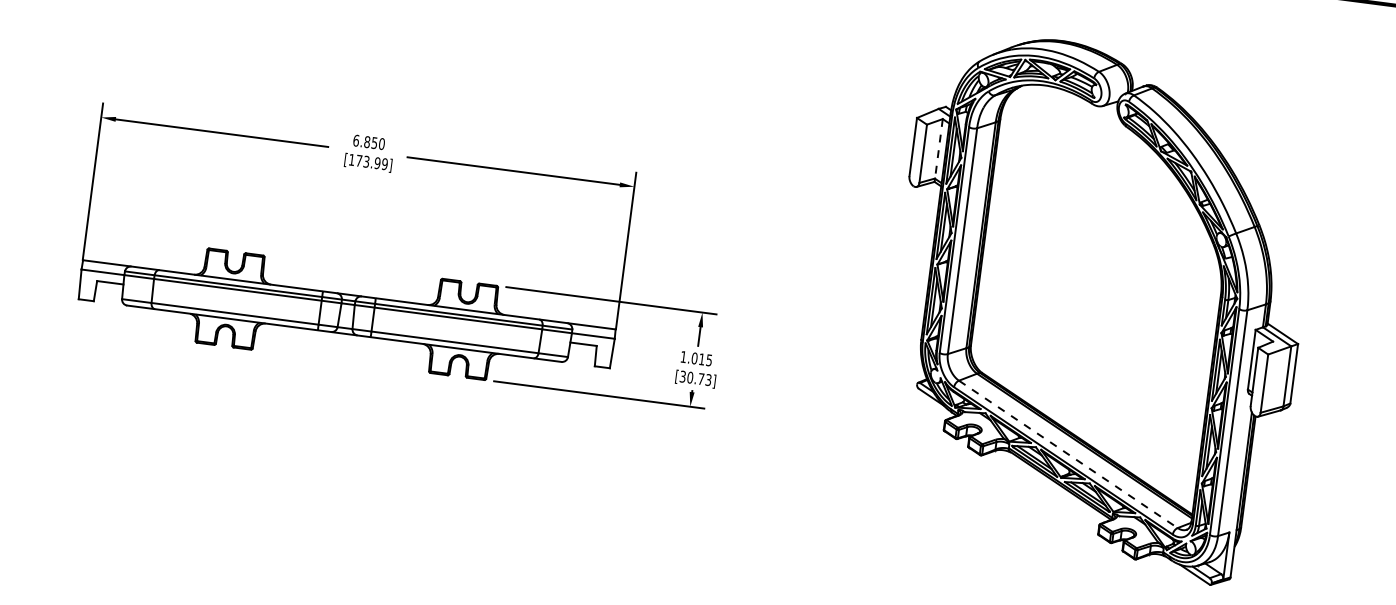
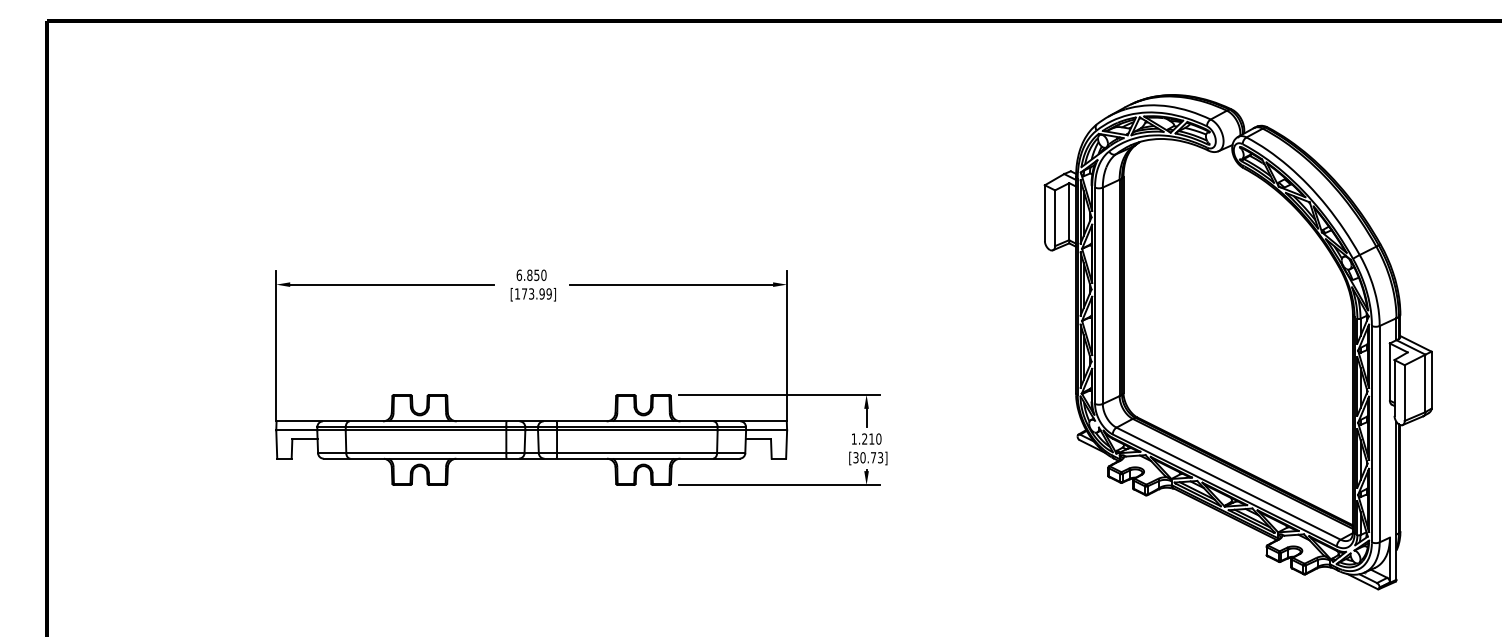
line: (939, 149) -> (1069, 212), dashed -> solid
text: (701, 358) -> (871, 438), 1.015 -> 1.210
line: (1069, 454) -> (1229, 483), dashed -> solid

